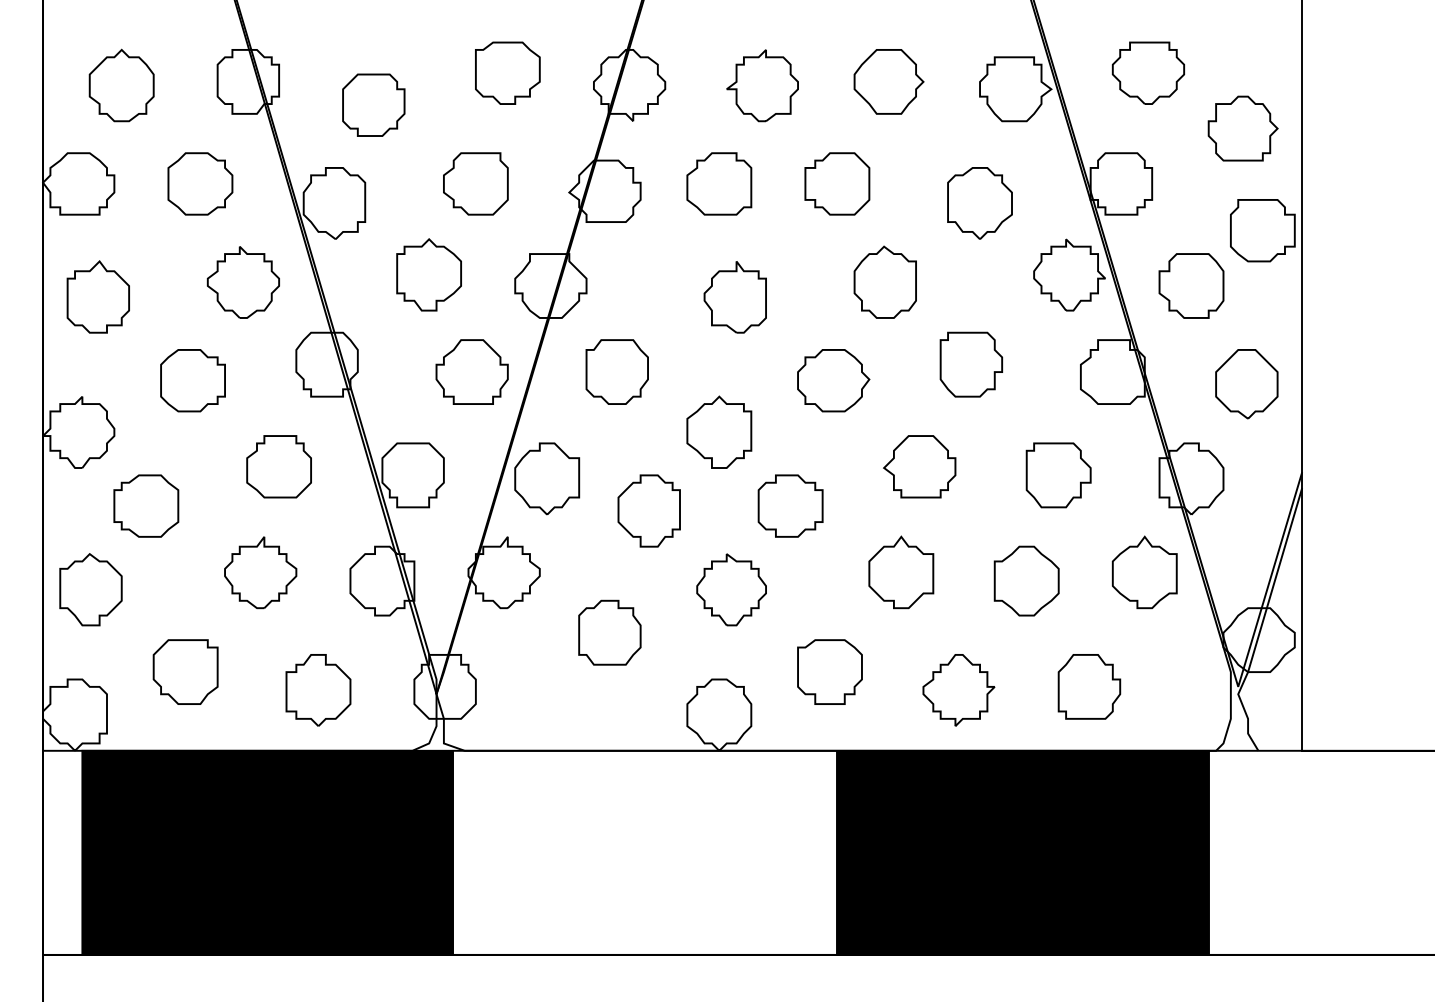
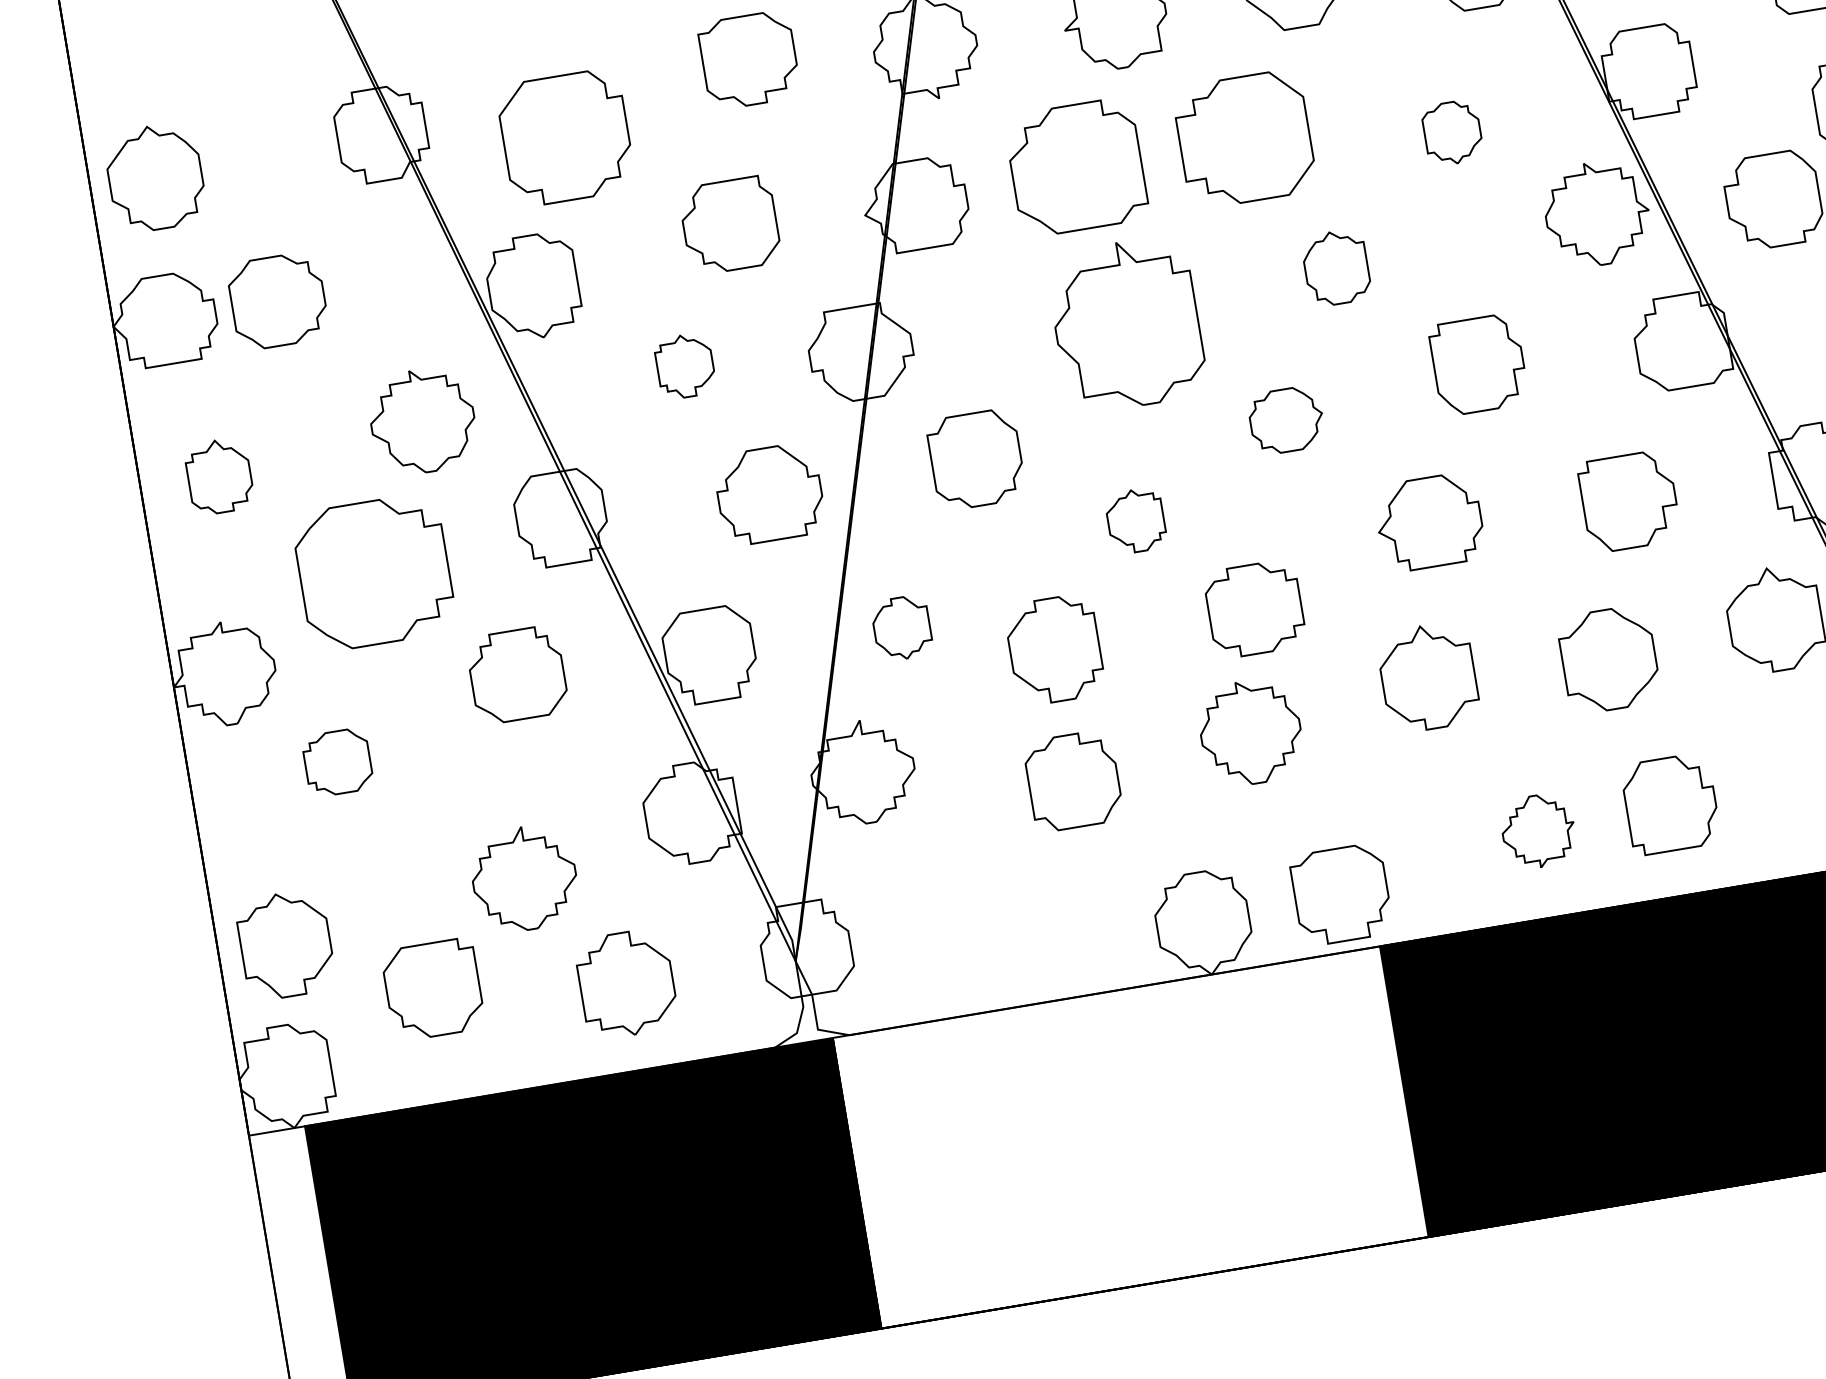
part: (121, 85) -> (155, 177), moved
part: (373, 104) -> (565, 136), size x1.4
part: (200, 183) -> (278, 300), moved
part: (719, 183) -> (1076, 166), size x1.4
part: (837, 183) -> (1244, 138), size x1.4
part: (979, 203) -> (1451, 133), size x0.6
part: (428, 274) -> (684, 365), size x0.6
part: (884, 281) -> (1335, 266), size x0.7
part: (97, 296) -> (218, 475), size x0.7
part: (734, 297) -> (1125, 325), size x1.6
part: (192, 380) -> (373, 572), size x1.6
part: (833, 380) -> (1286, 420), size x0.7
part: (719, 431) -> (1136, 519), size x0.6
part: (547, 478) -> (902, 627), size x0.6
part: (146, 505) -> (337, 761), size x0.7
part: (260, 572) -> (524, 878), moved
part: (90, 589) -> (285, 944), moved
part: (731, 589) -> (1250, 731), moved
part: (609, 632) -> (1072, 780), moved
part: (829, 671) -> (1340, 893), moved
part: (1089, 686) -> (1670, 803), moved
part: (958, 690) -> (1538, 831), size x0.7

